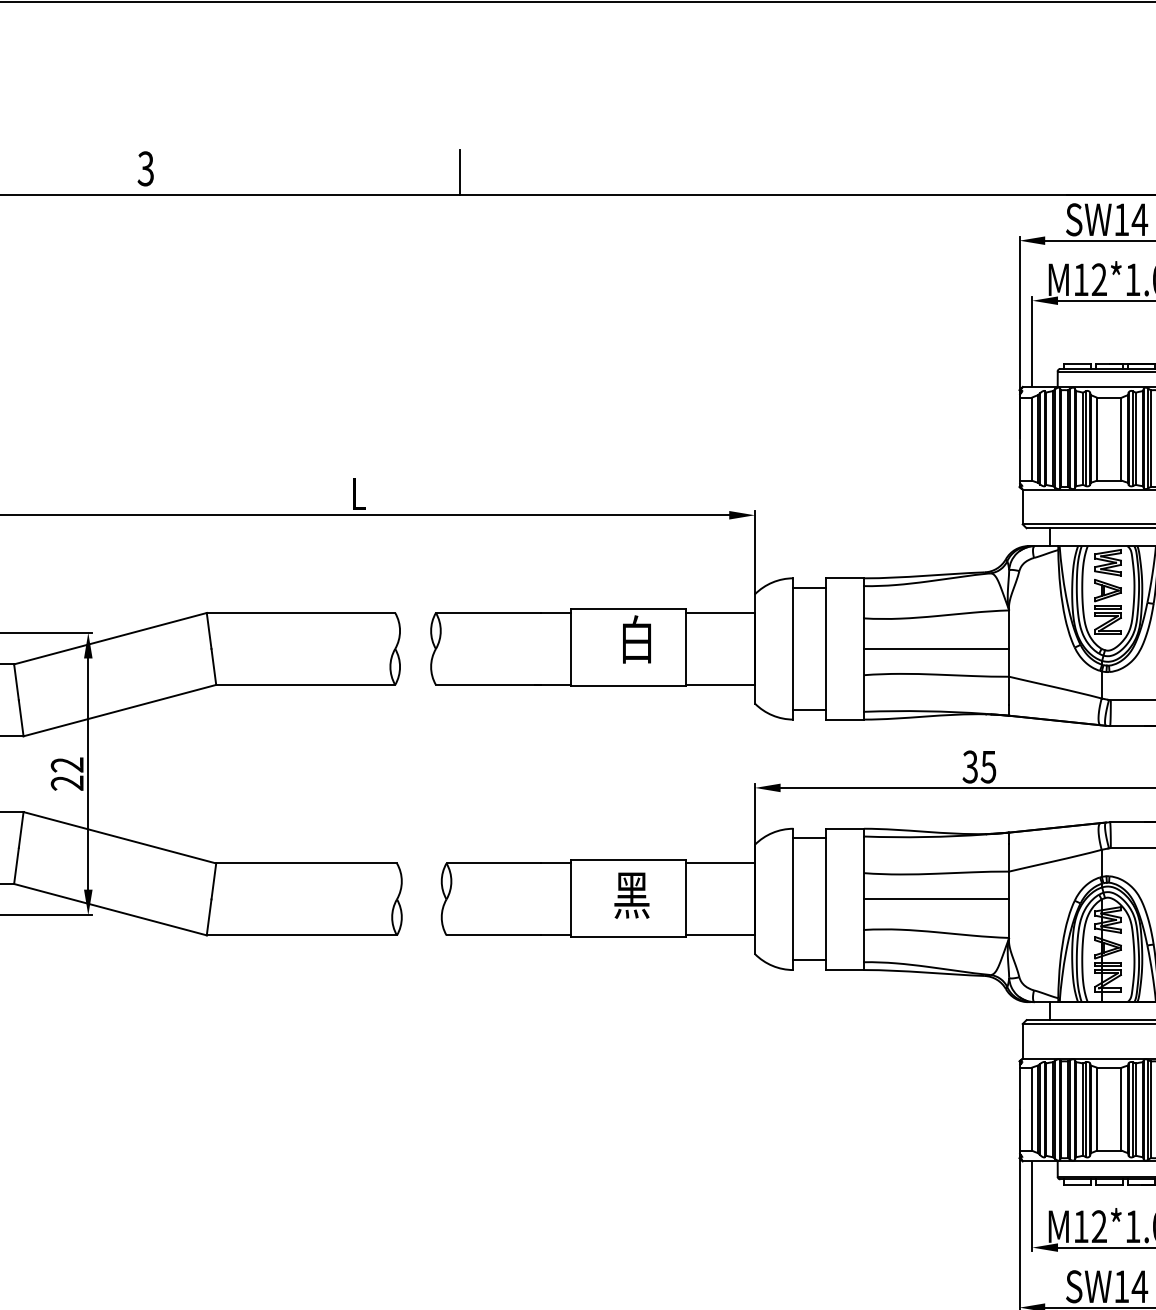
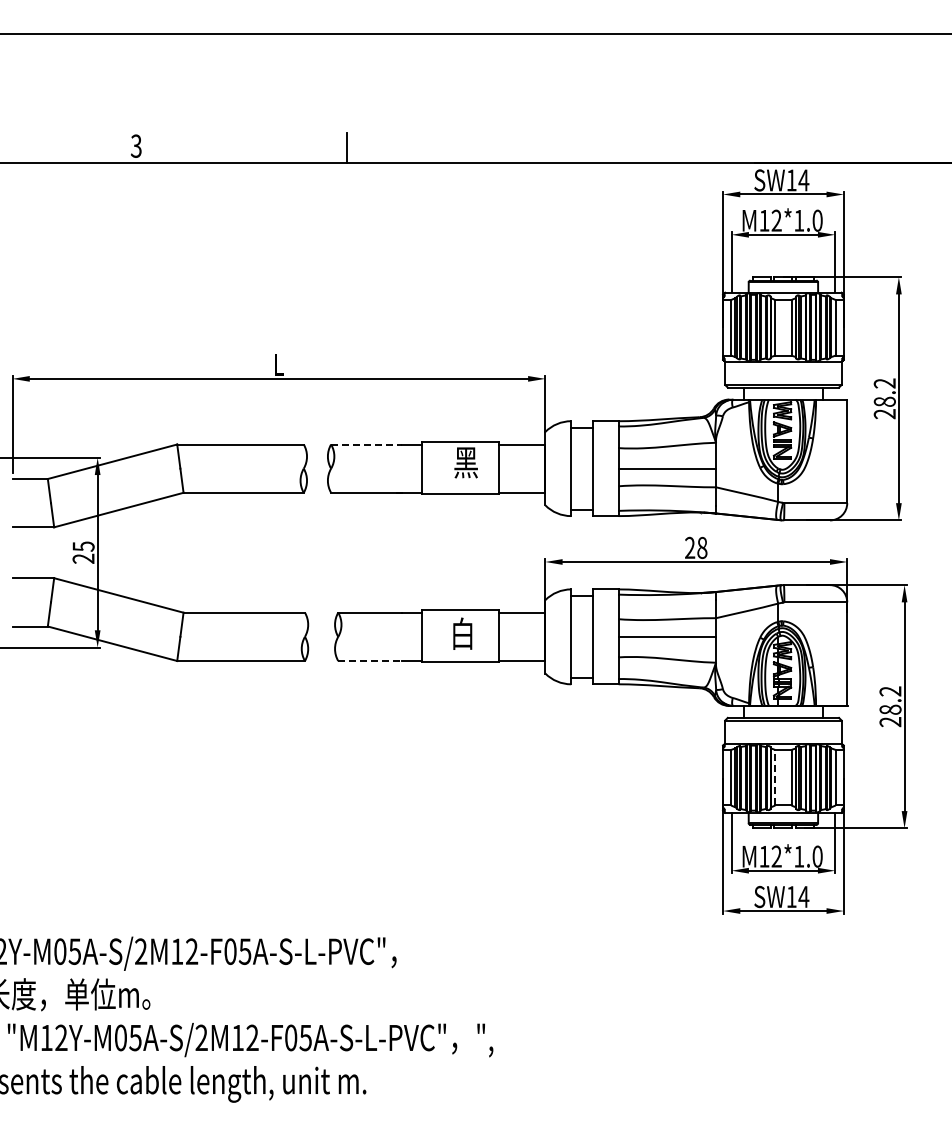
line: (490, 612) -> (367, 444), solid -> dashed
text: (636, 639) -> (465, 462), 白 -> 黑
text: (67, 764) -> (83, 546), 22 -> 25
text: (978, 766) -> (695, 547), 35 -> 28
text: (631, 894) -> (462, 633), 黑 -> 白
line: (494, 936) -> (370, 661), solid -> dashed
line: (1097, 1108) -> (775, 777), solid -> dashed

